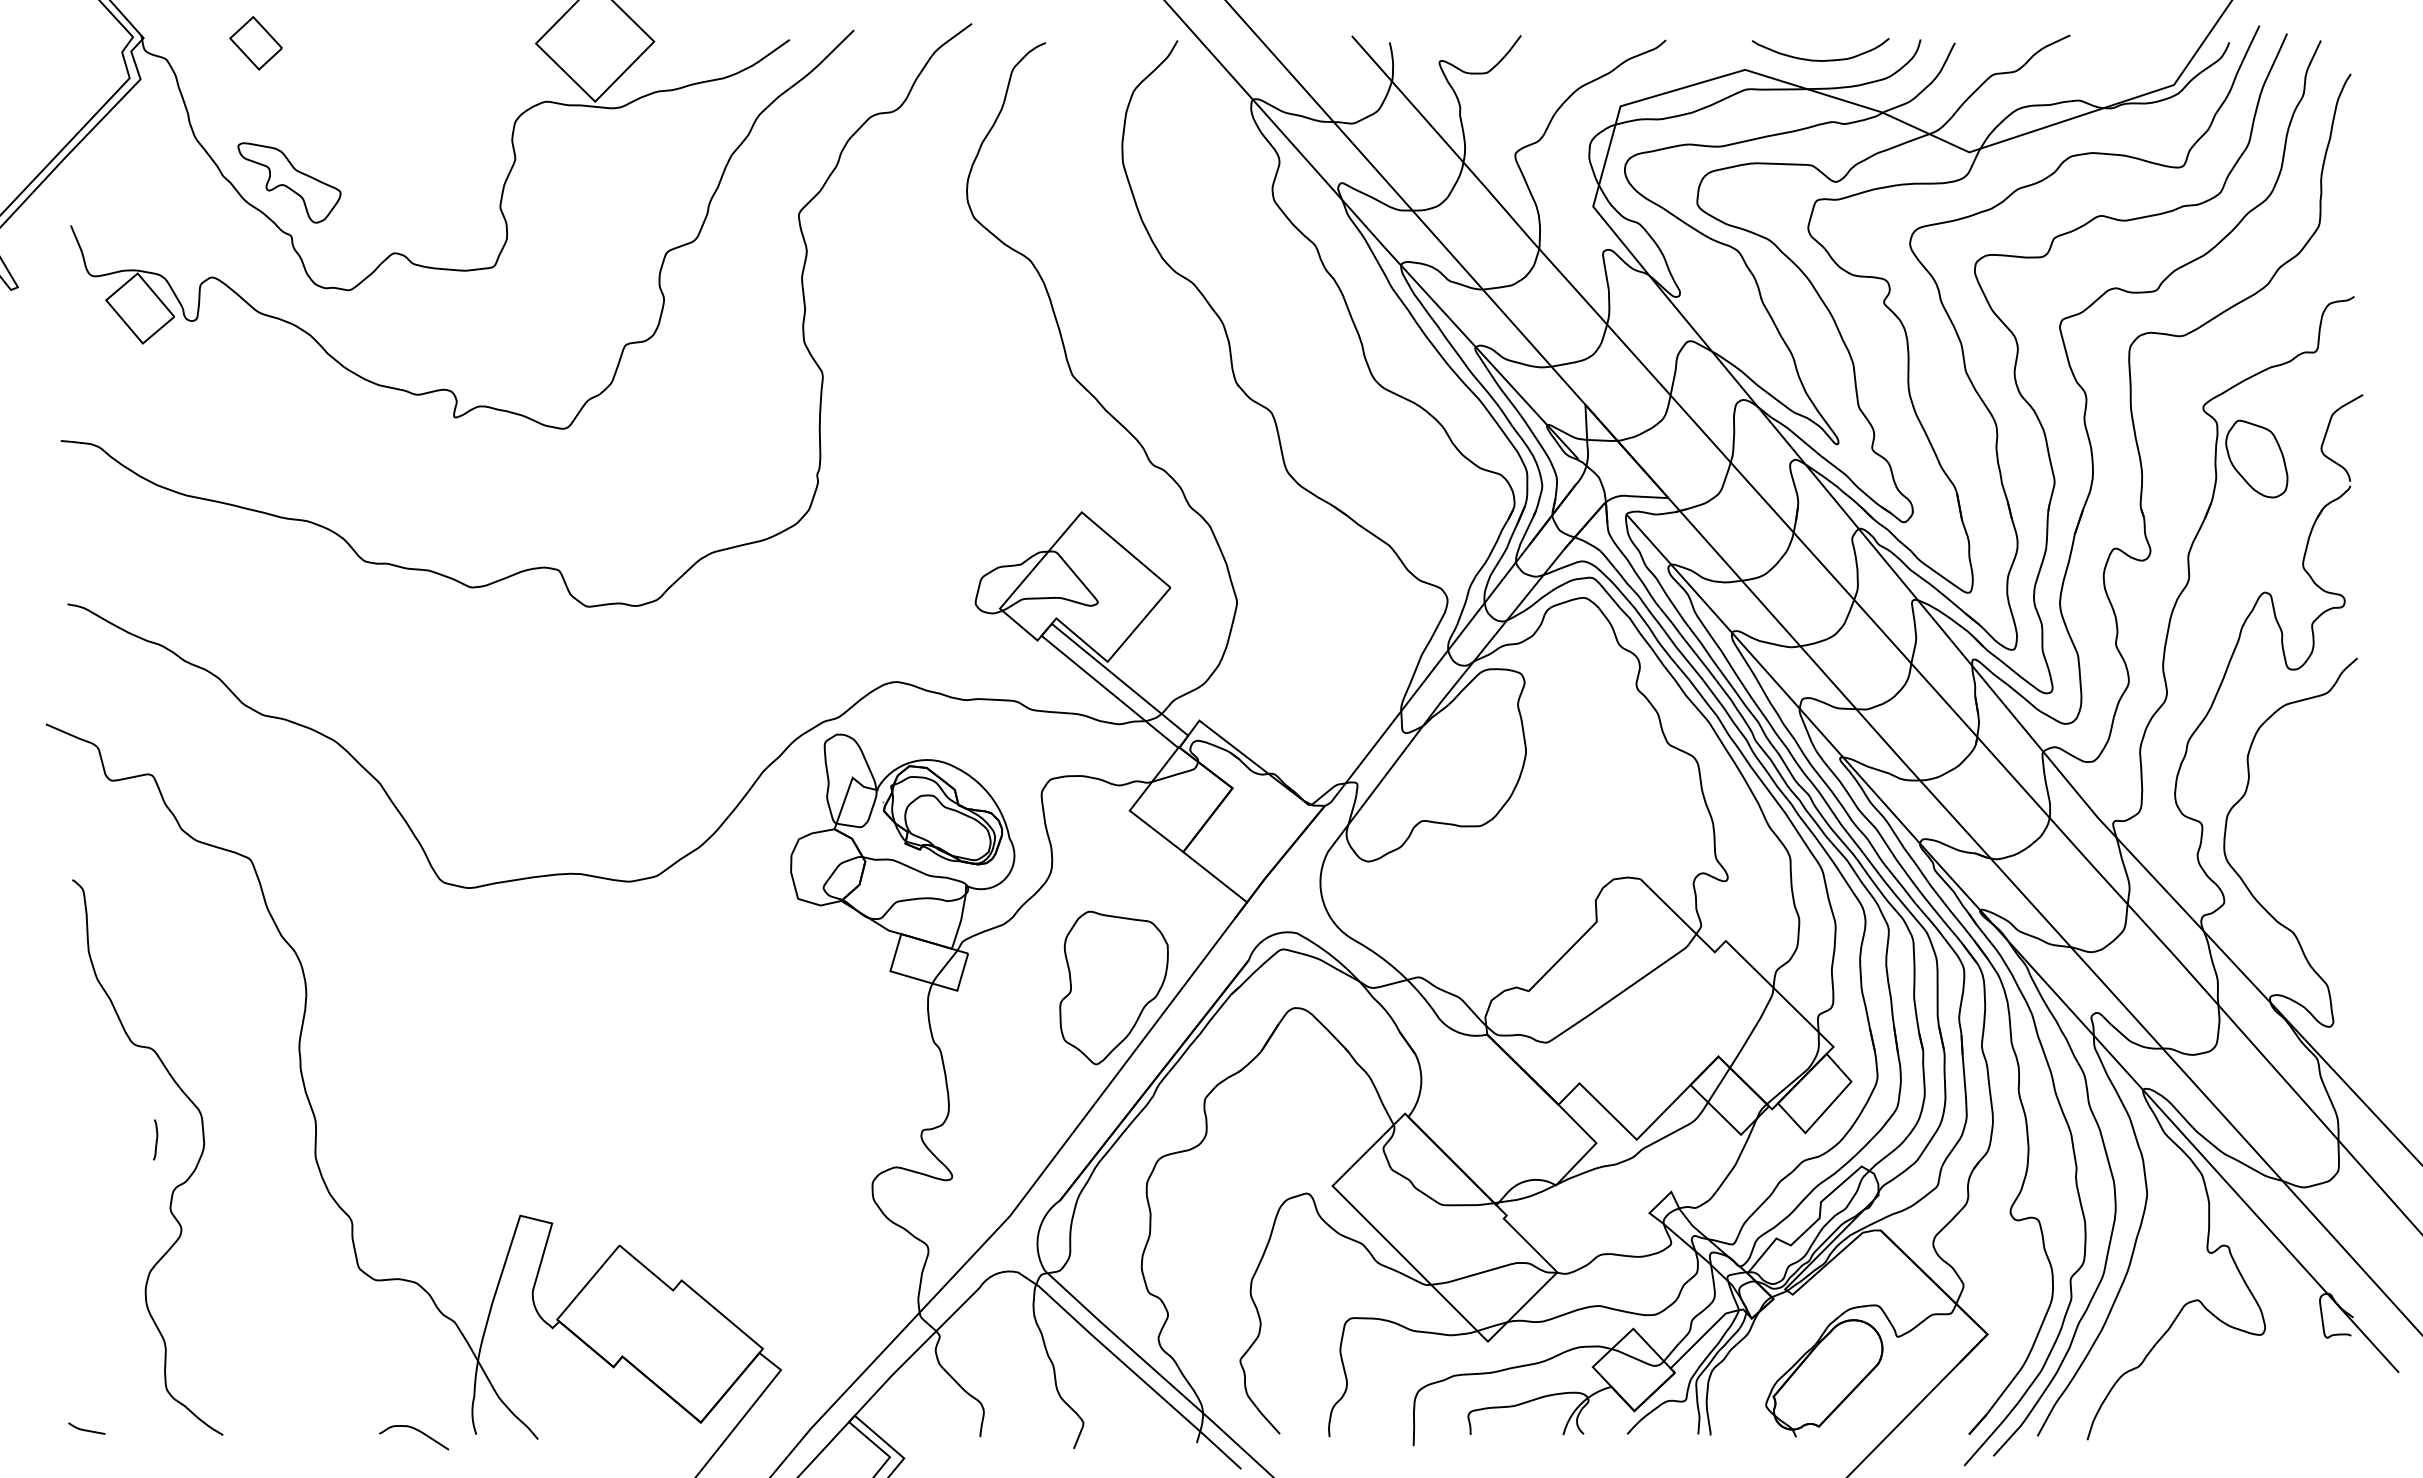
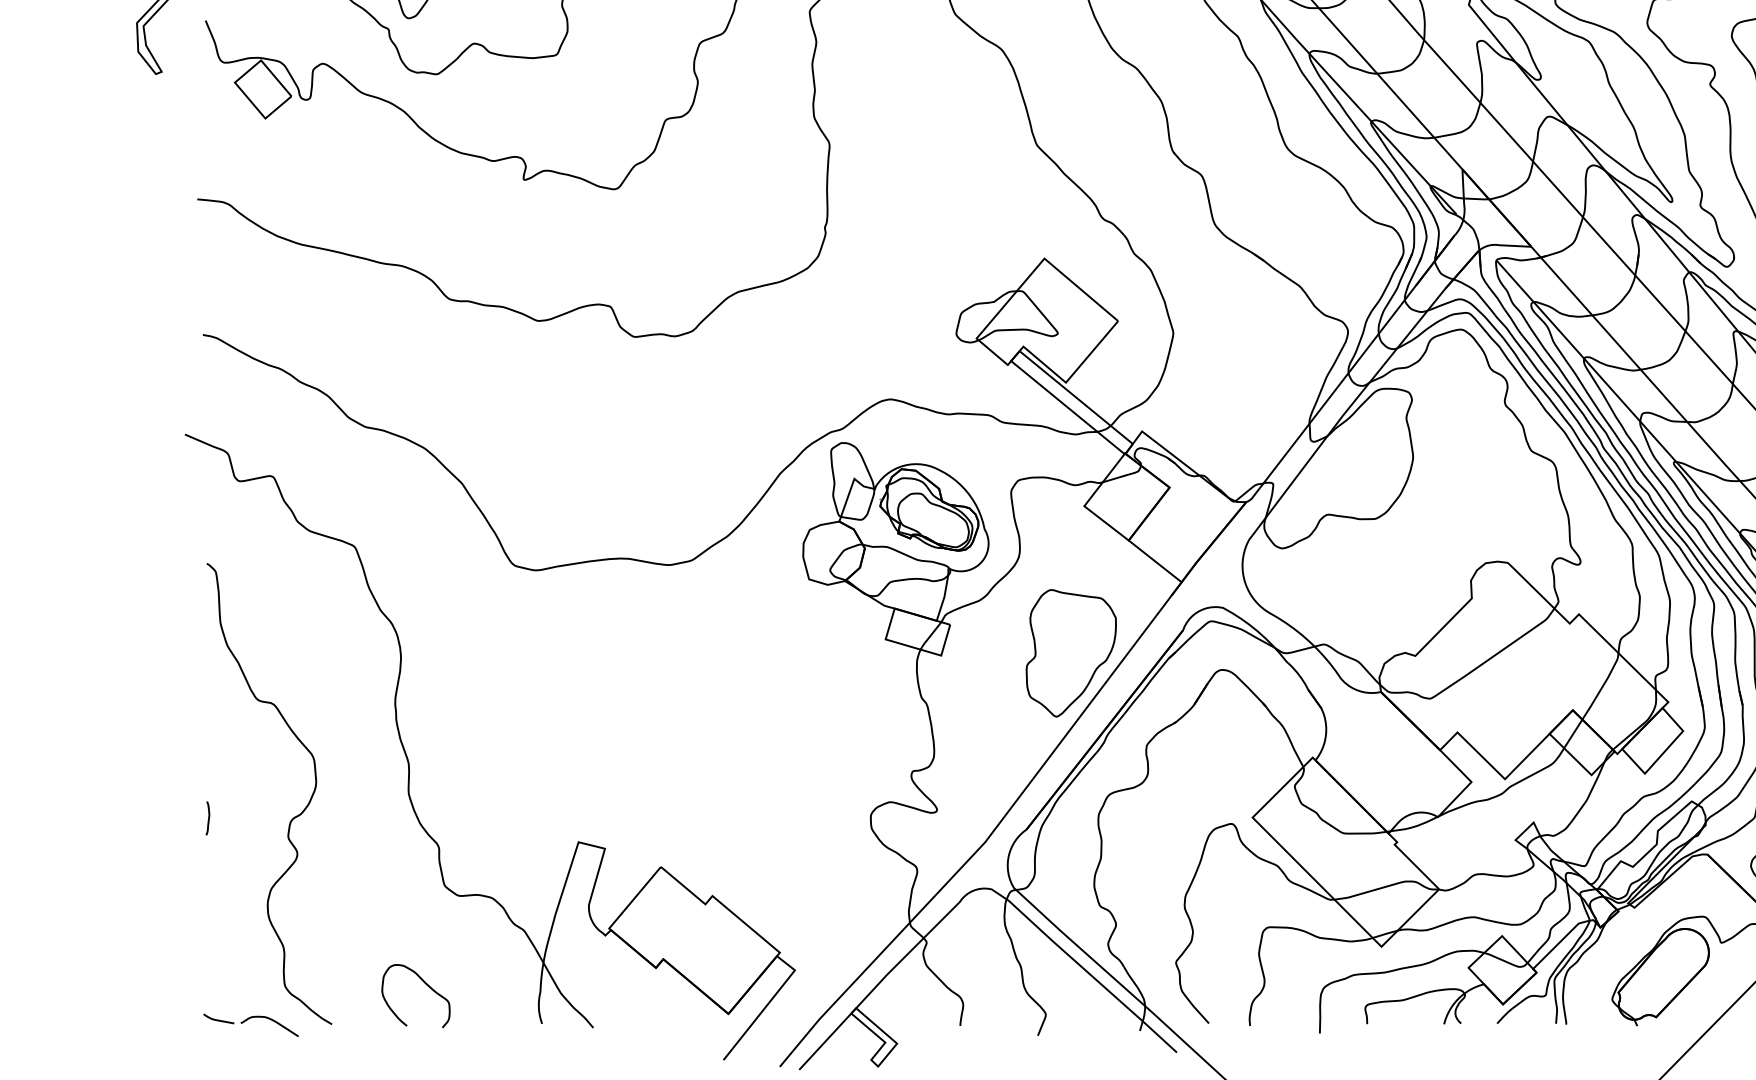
curve: (156, 1139) -> (208, 818), moved
curve: (336, 1387) -> (426, 984), added
curve: (415, 1430) -> (270, 1020), moved

